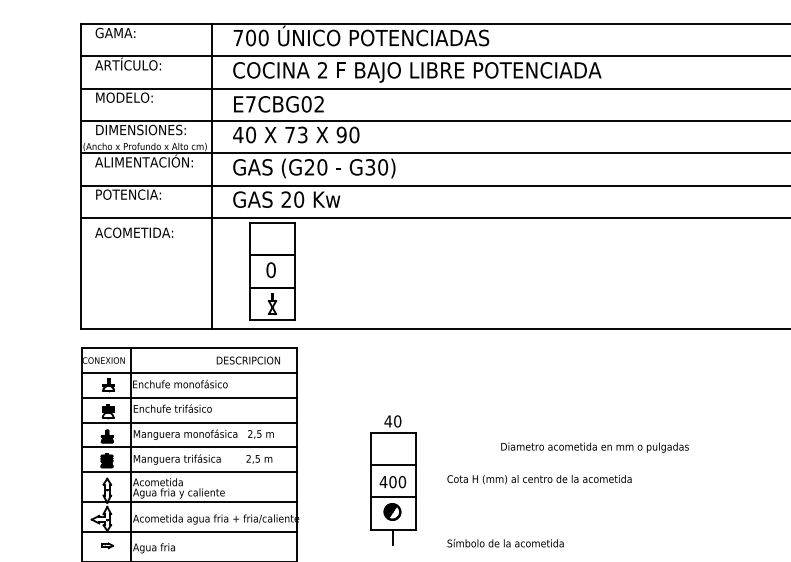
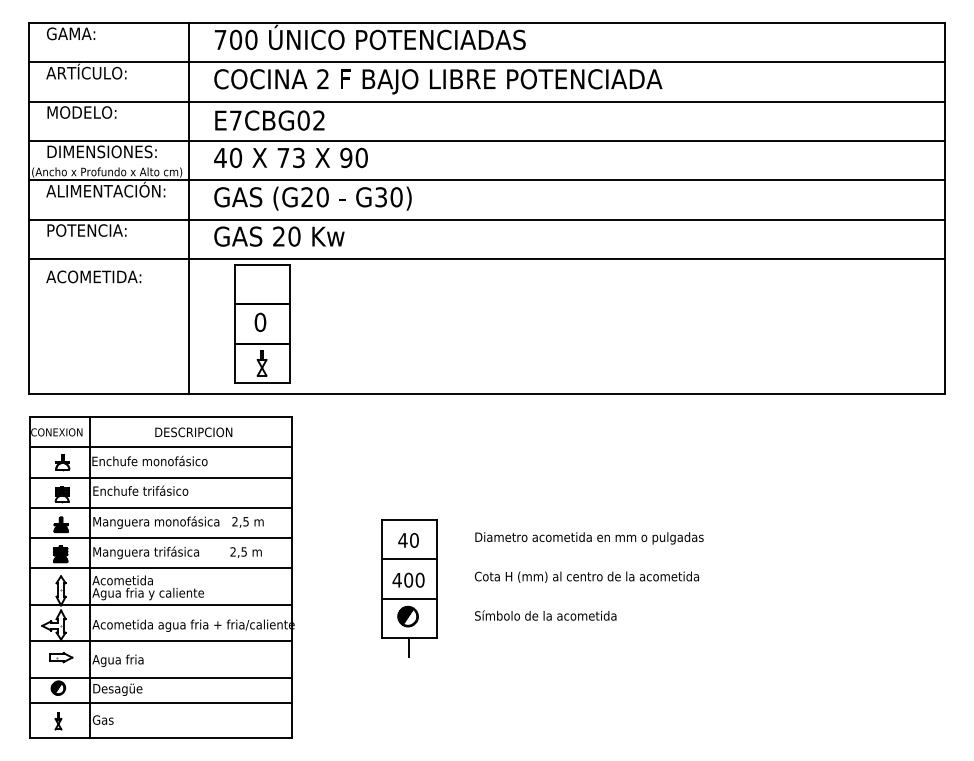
text: (248, 360) -> (193, 432), moved
text: (392, 421) -> (408, 540), moved
text: (595, 447) -> (589, 538), moved
text: (505, 543) -> (545, 615), moved
part: (107, 545) -> (61, 657), size x1.67

